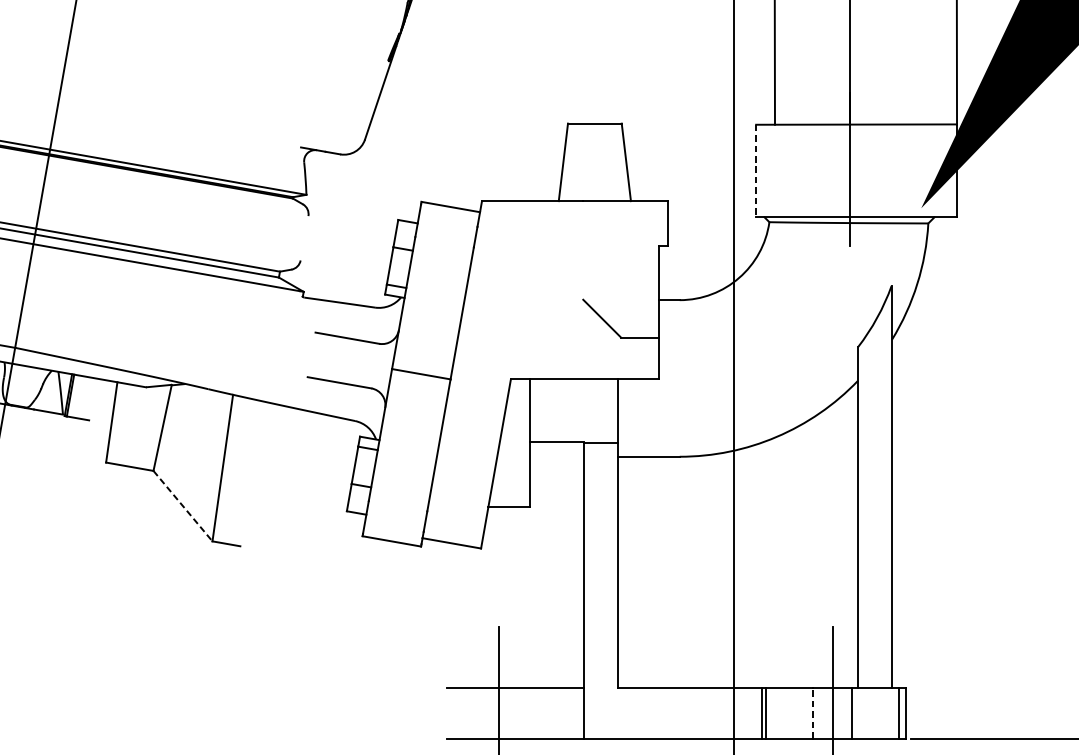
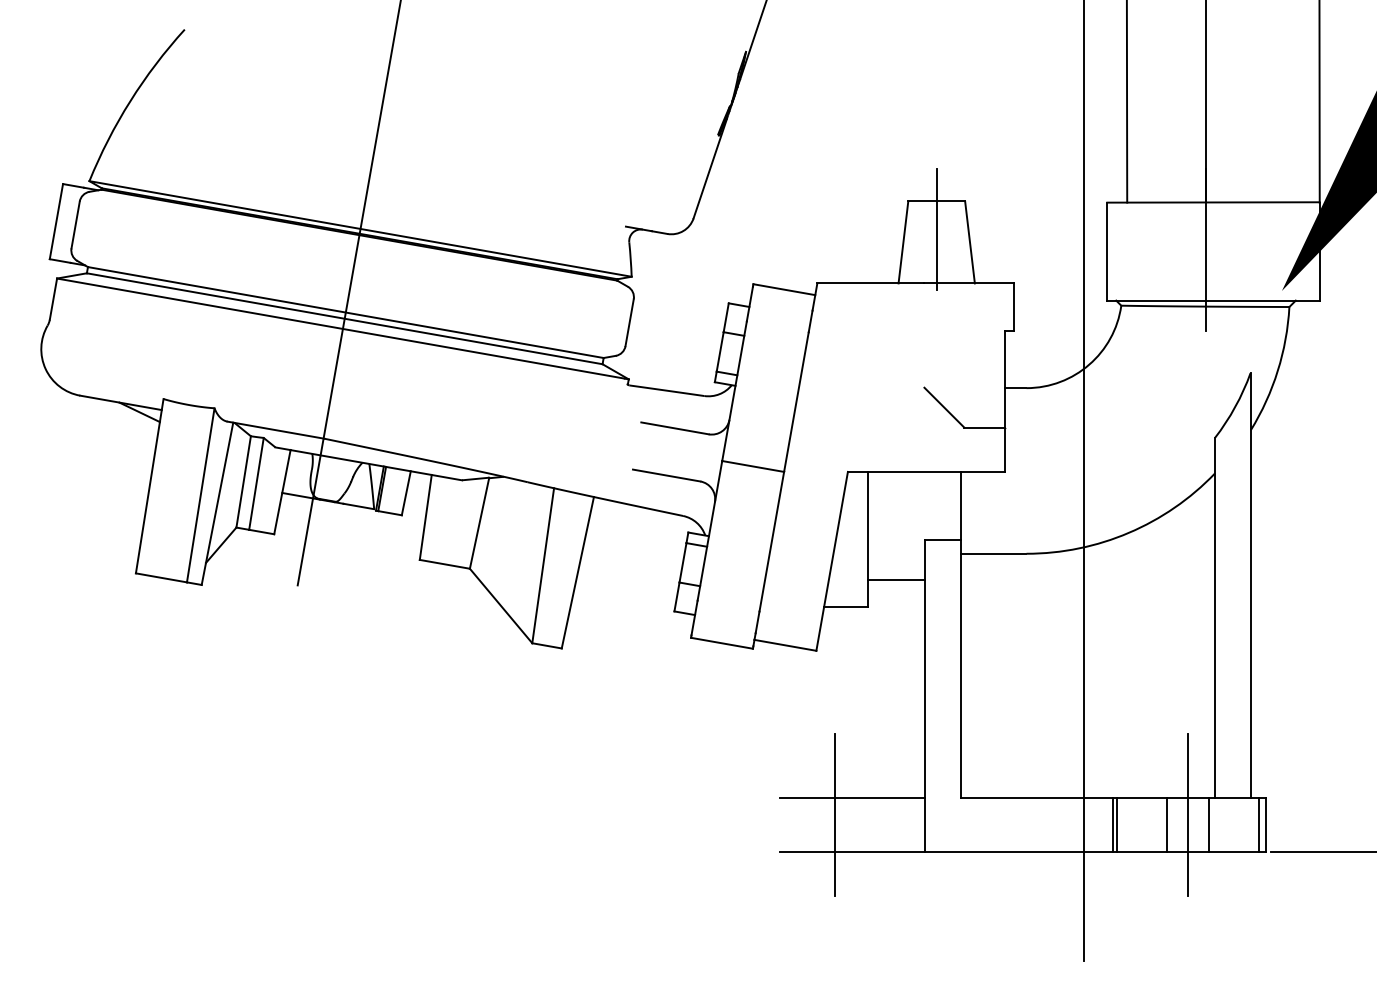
line: (594, 150) -> (936, 229), added
line: (756, 170) -> (1107, 251), dashed -> solid
line: (304, 238) -> (629, 322), added
line: (92, 399) -> (405, 493), added
line: (555, 442) -> (895, 579), moved
line: (255, 474) -> (577, 572), added
line: (183, 506) -> (501, 606), dashed -> solid
line: (813, 713) -> (1167, 825), dashed -> solid

